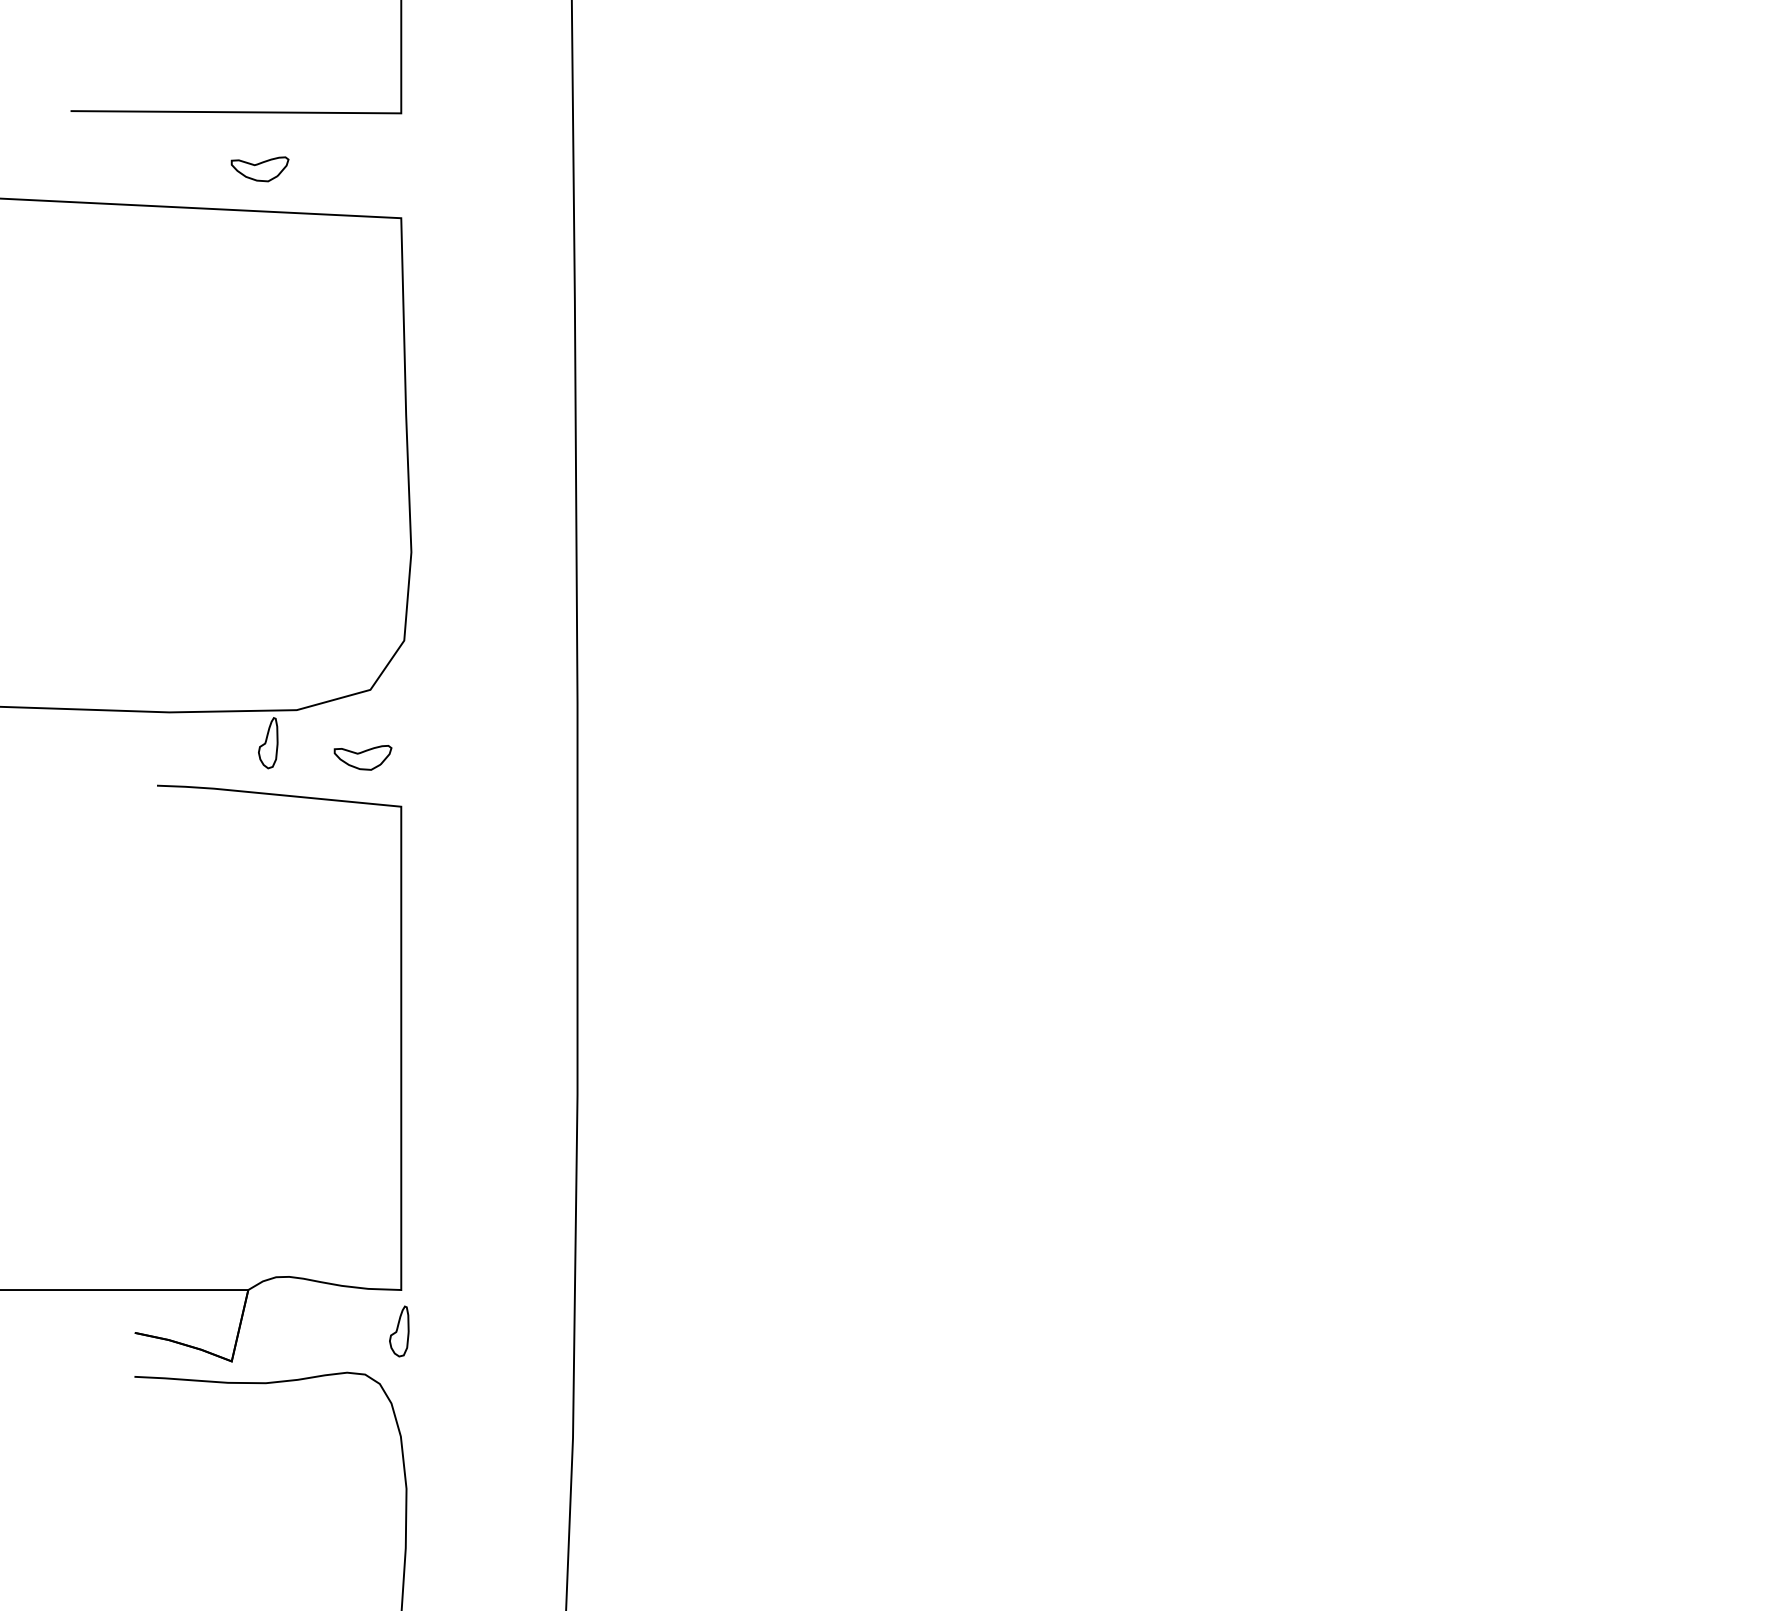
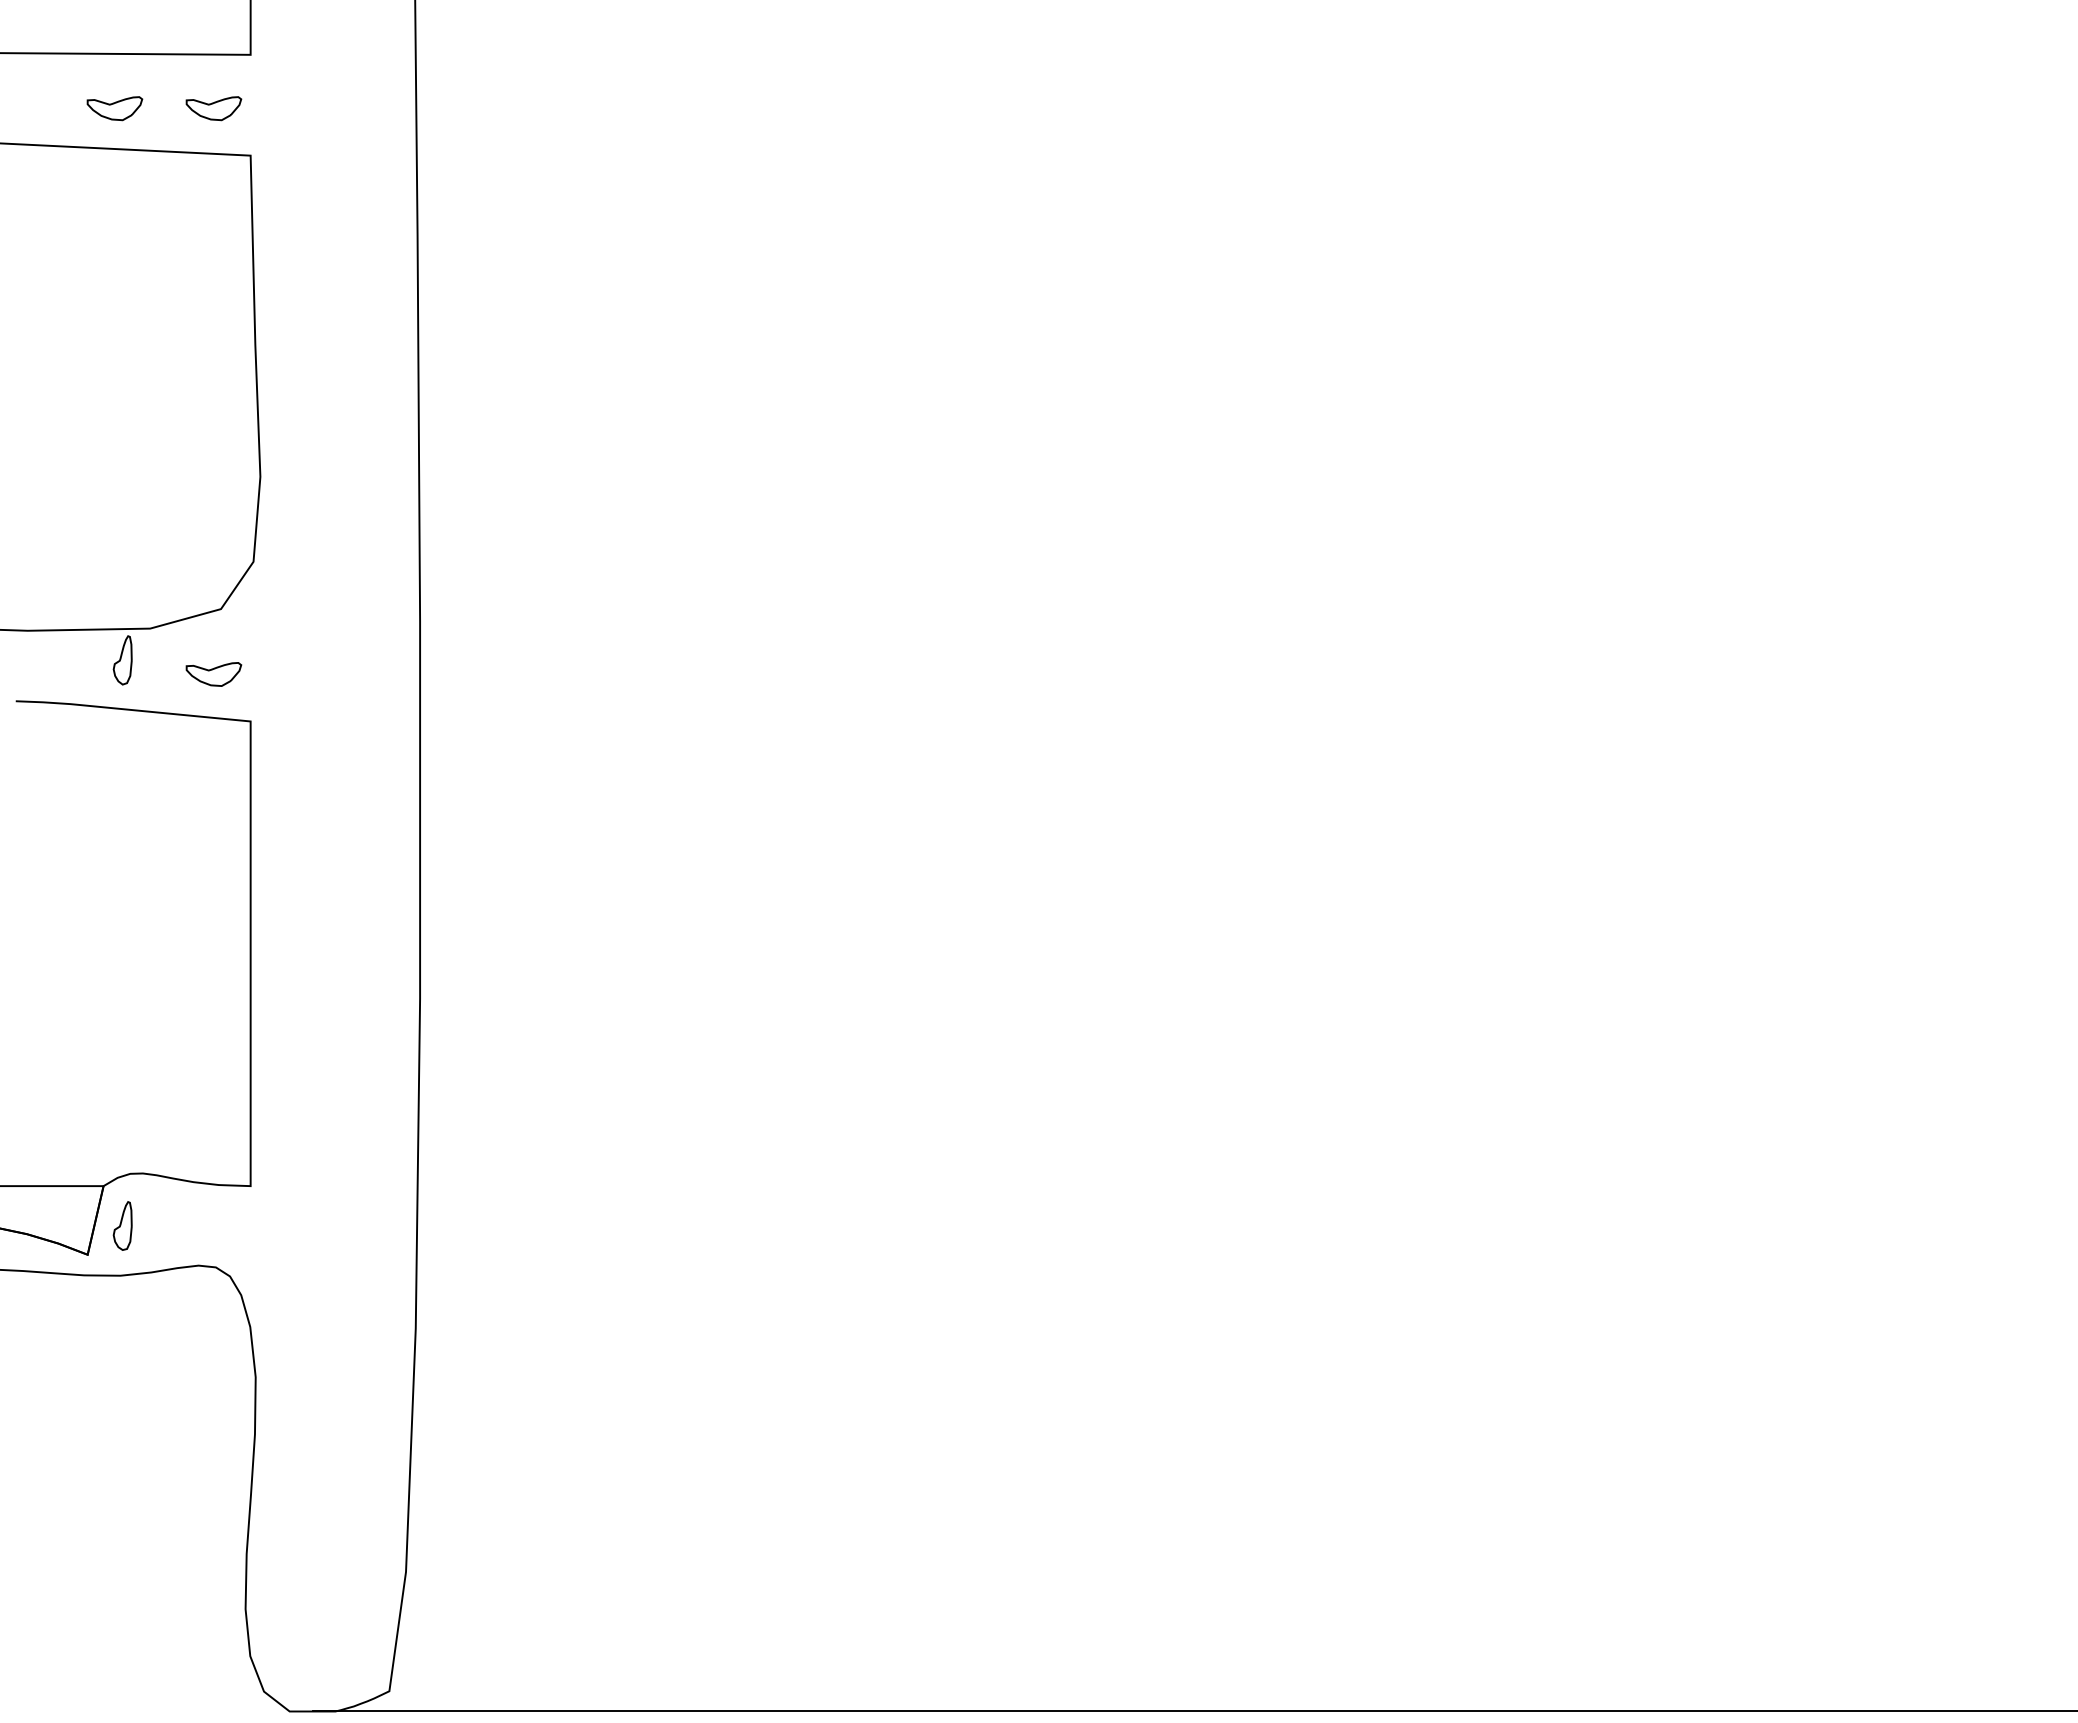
part: (362, 169) -> (213, 108), added
part: (399, 1330) -> (122, 1225), moved

